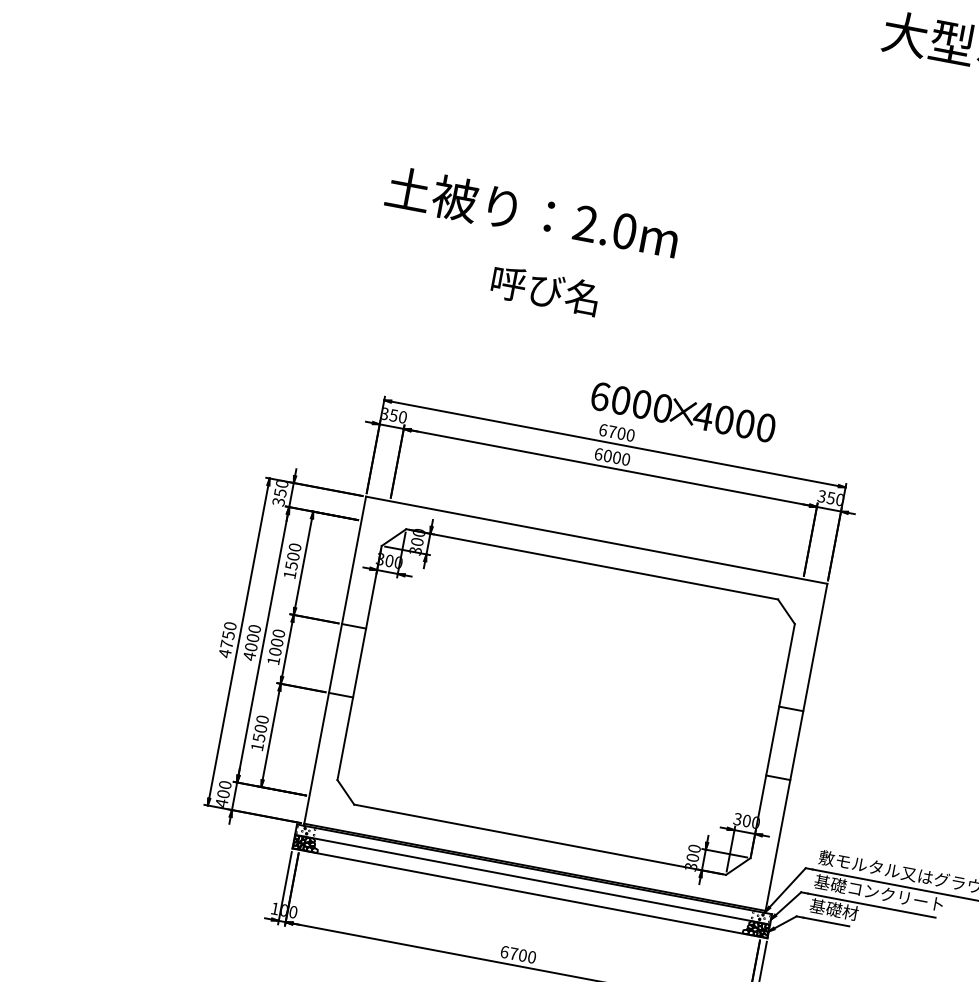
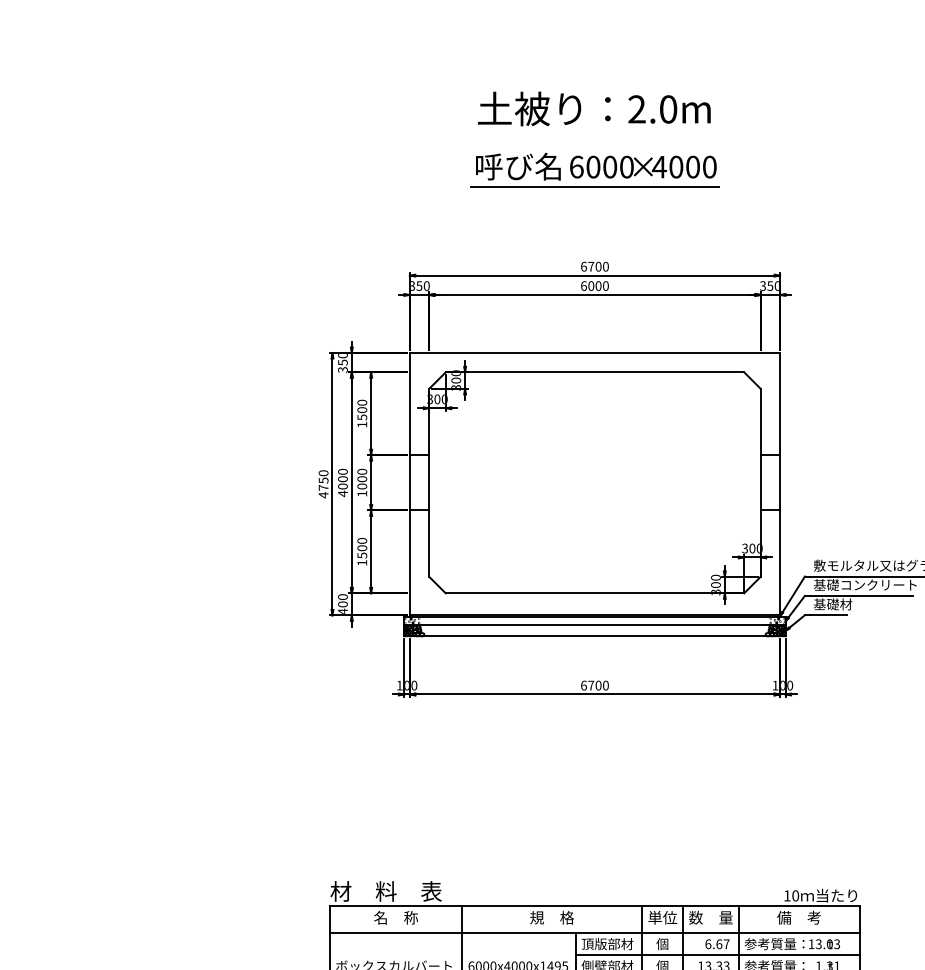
text: (532, 212) -> (594, 108), moved
line: (635, 333) -> (594, 187), added
text: (683, 411) -> (643, 166), moved

